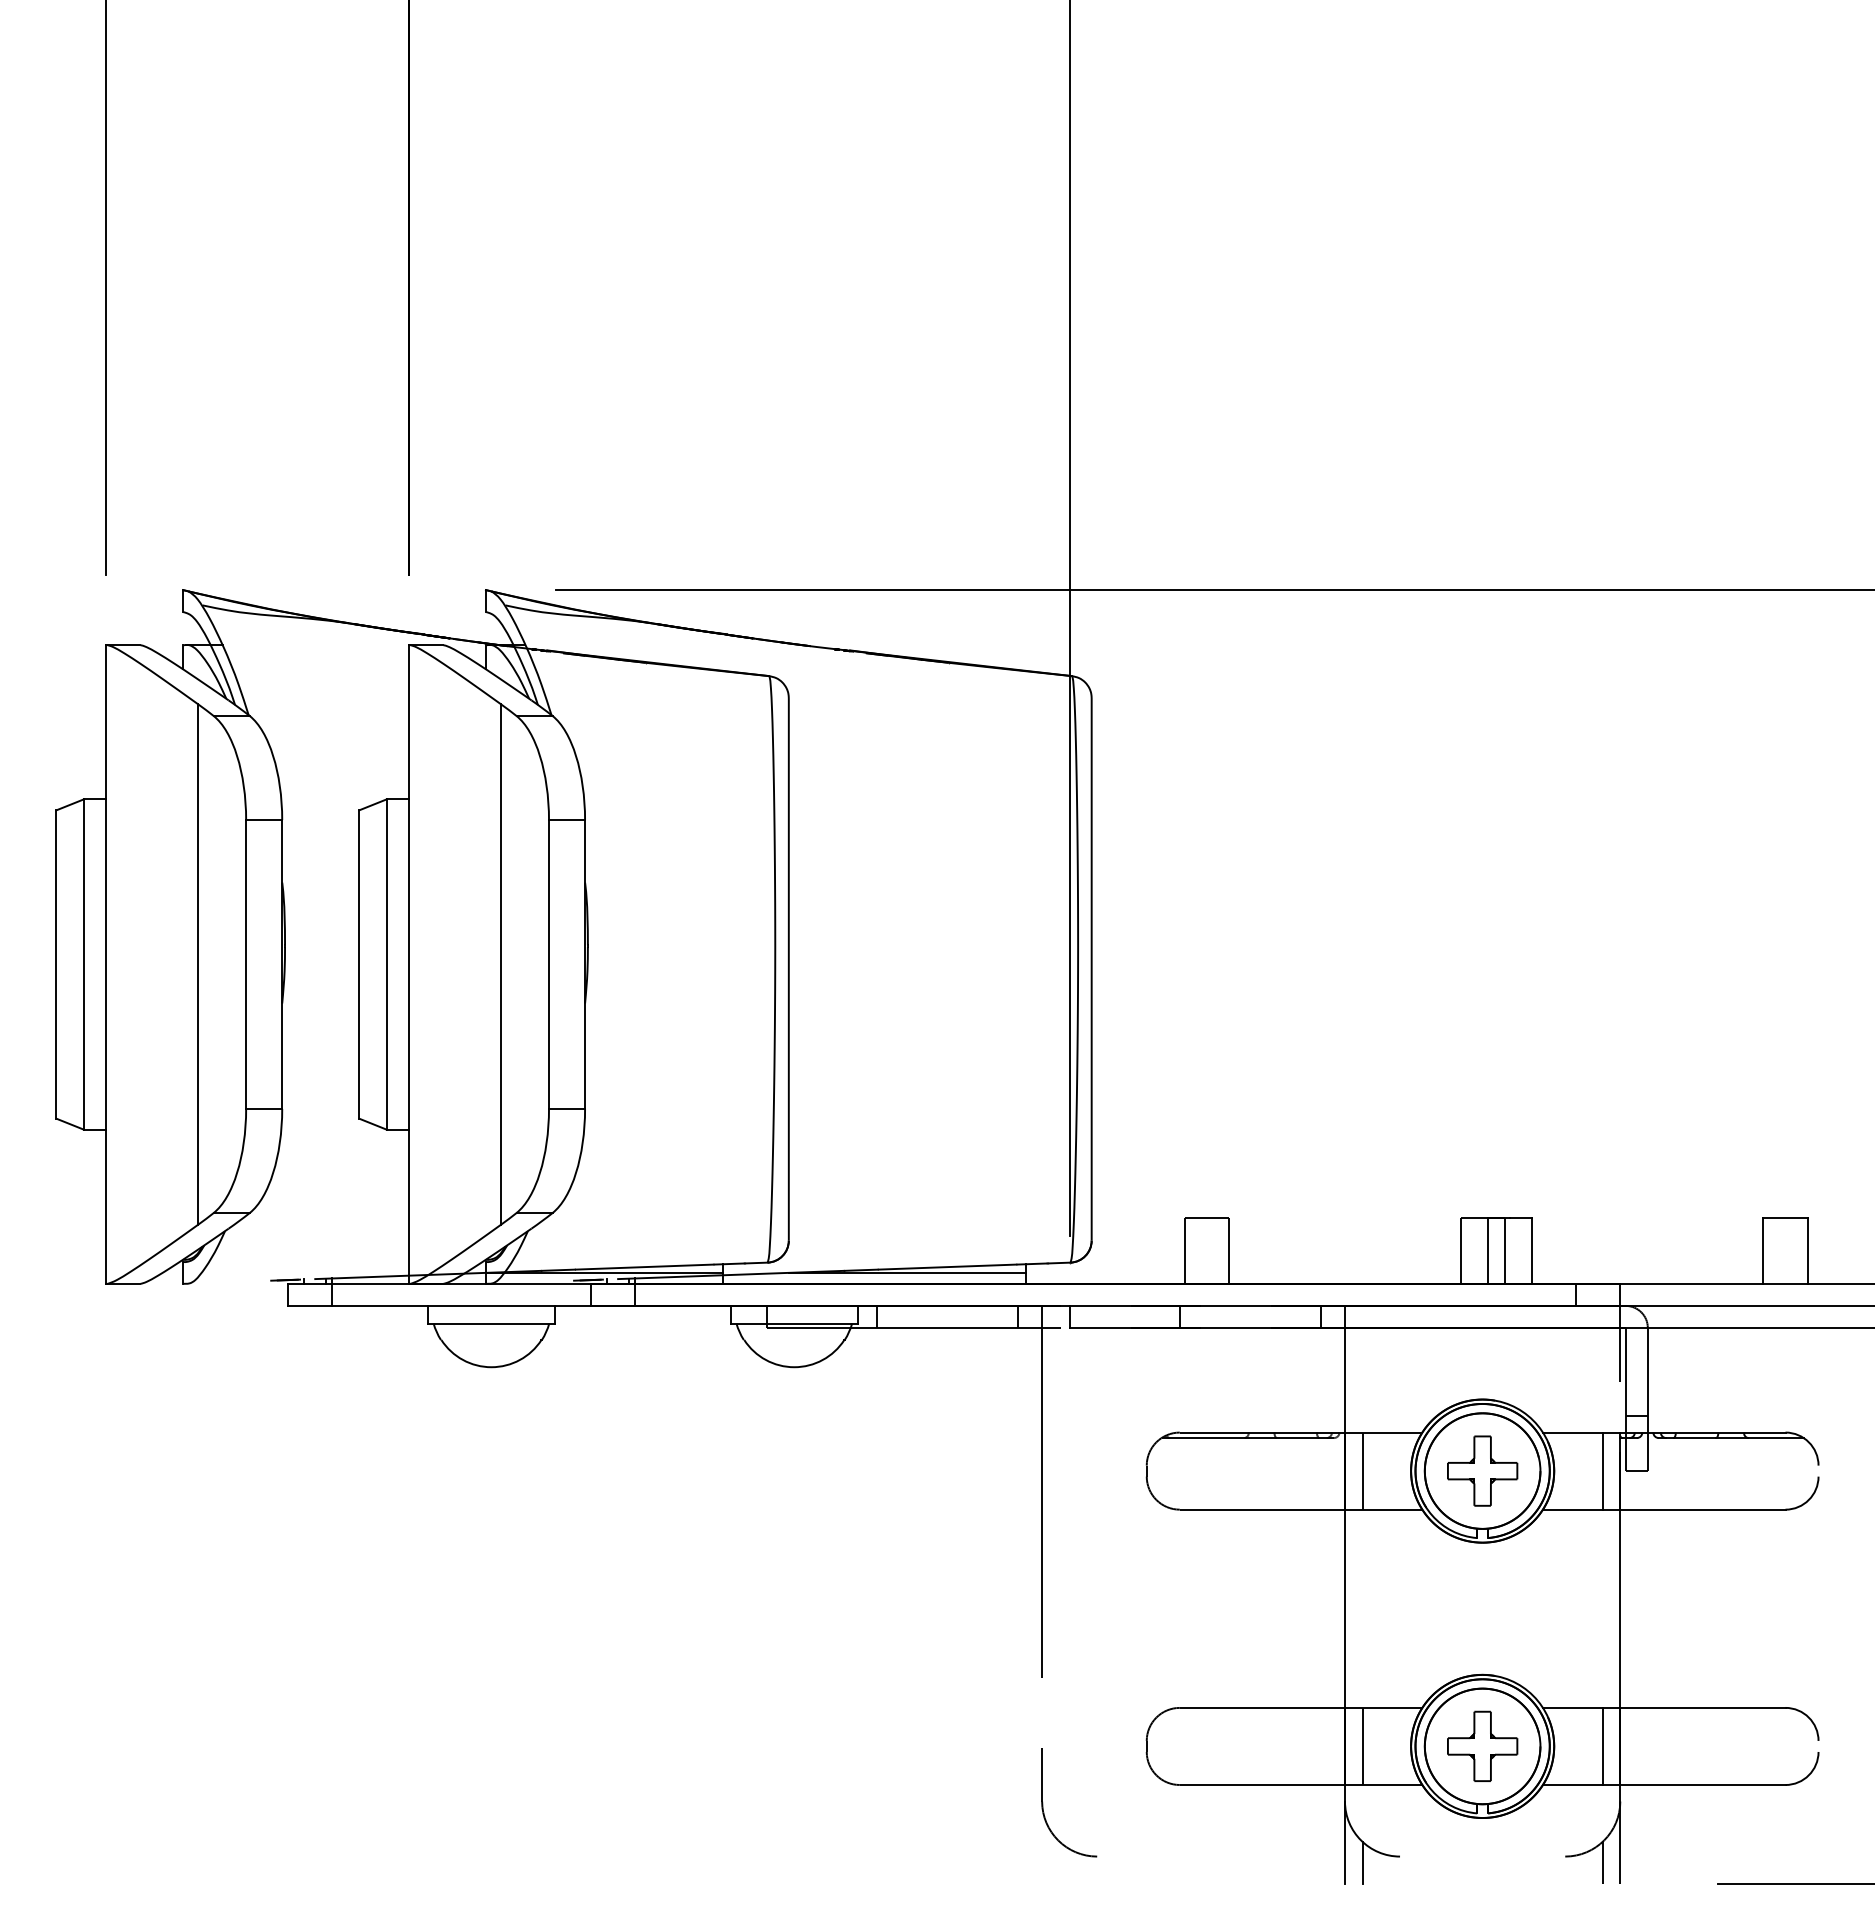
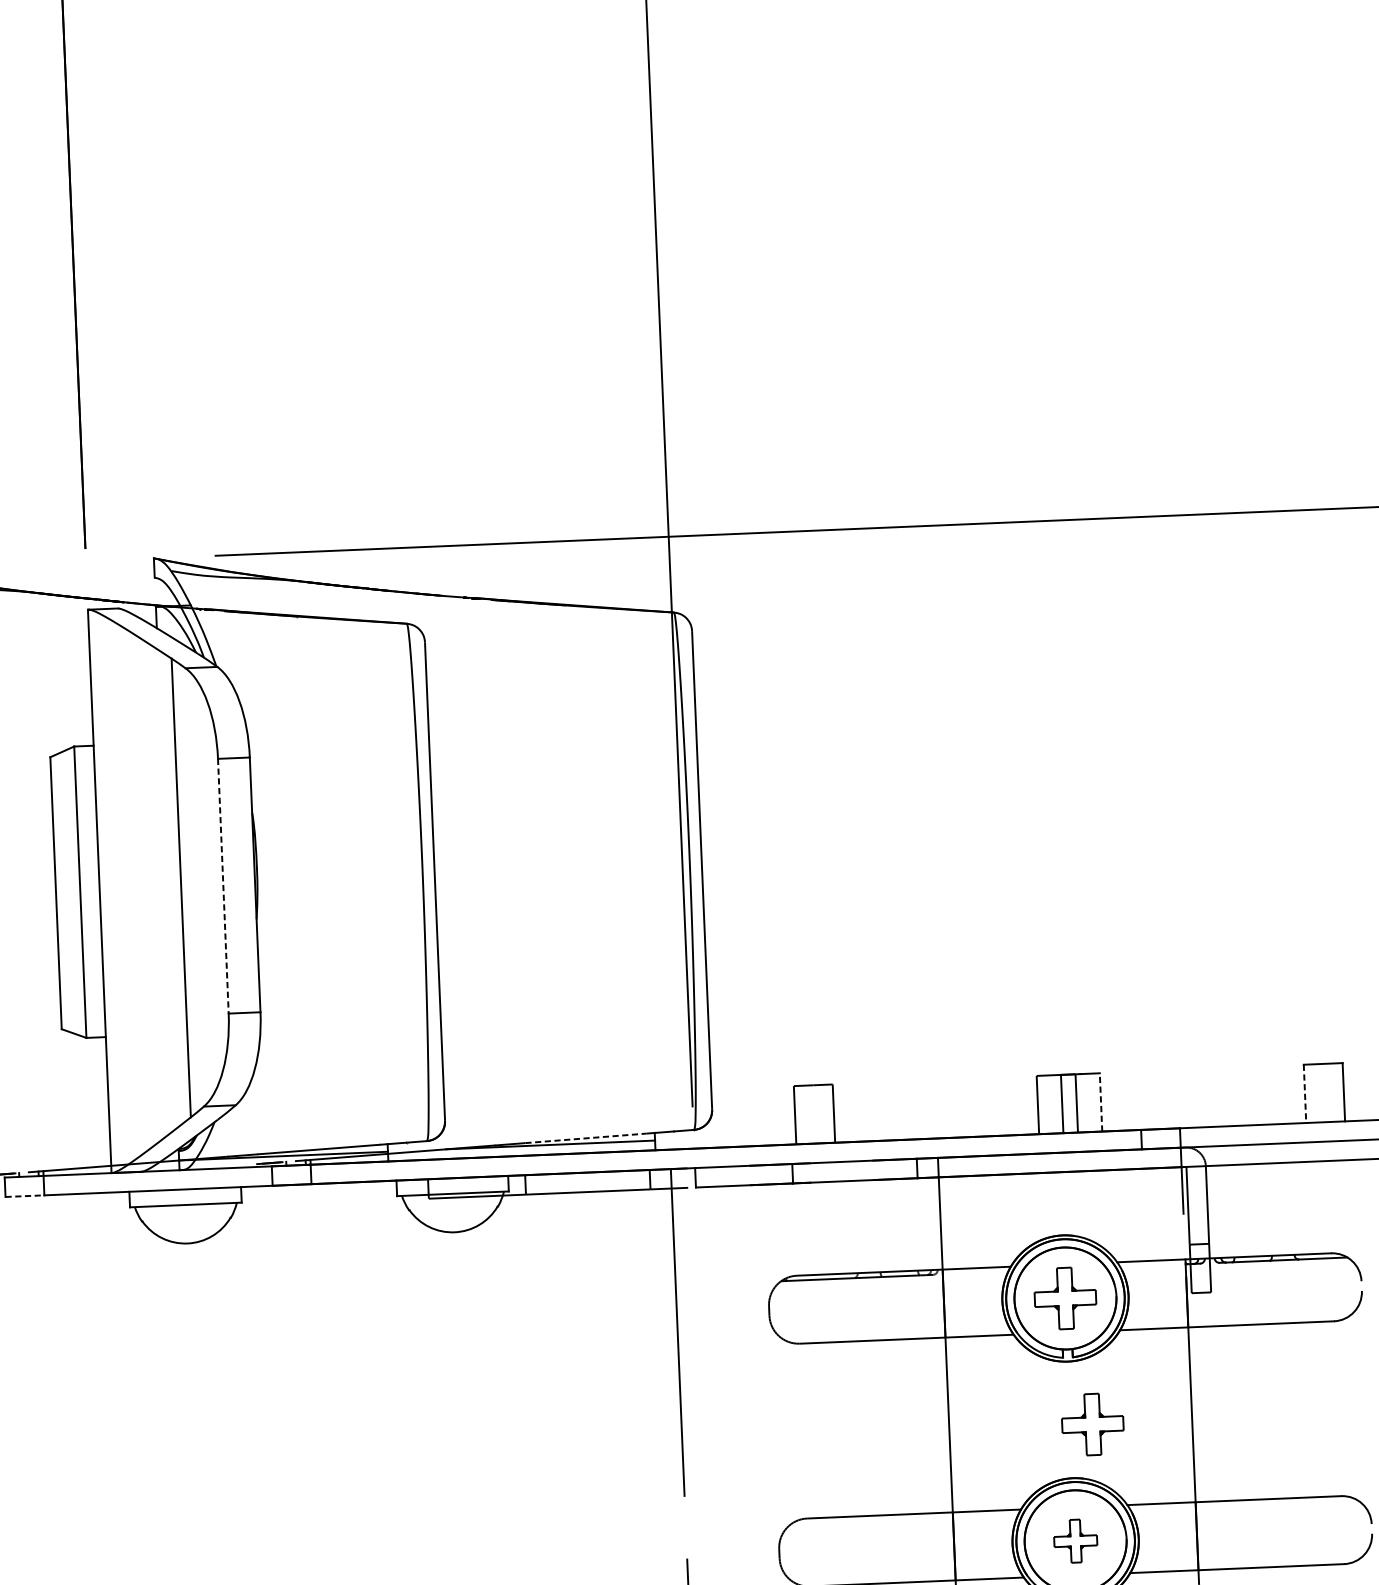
line: (549, 965) -> (223, 887), solid -> dashed
line: (1532, 1250) -> (1101, 1102), solid -> dashed
line: (1763, 1251) -> (1305, 1094), solid -> dashed
line: (947, 1267) -> (585, 1138), solid -> dashed
line: (310, 1305) -> (25, 1195), solid -> dashed
line: (1362, 1470) -> (959, 1302), removed
line: (1602, 1470) -> (1171, 1293), removed
part: (1507, 1614) -> (1092, 1424), added
line: (1362, 1745) -> (969, 1544), removed
part: (1482, 1745) -> (1075, 1540), size x0.7
line: (1602, 1745) -> (1181, 1536), removed

